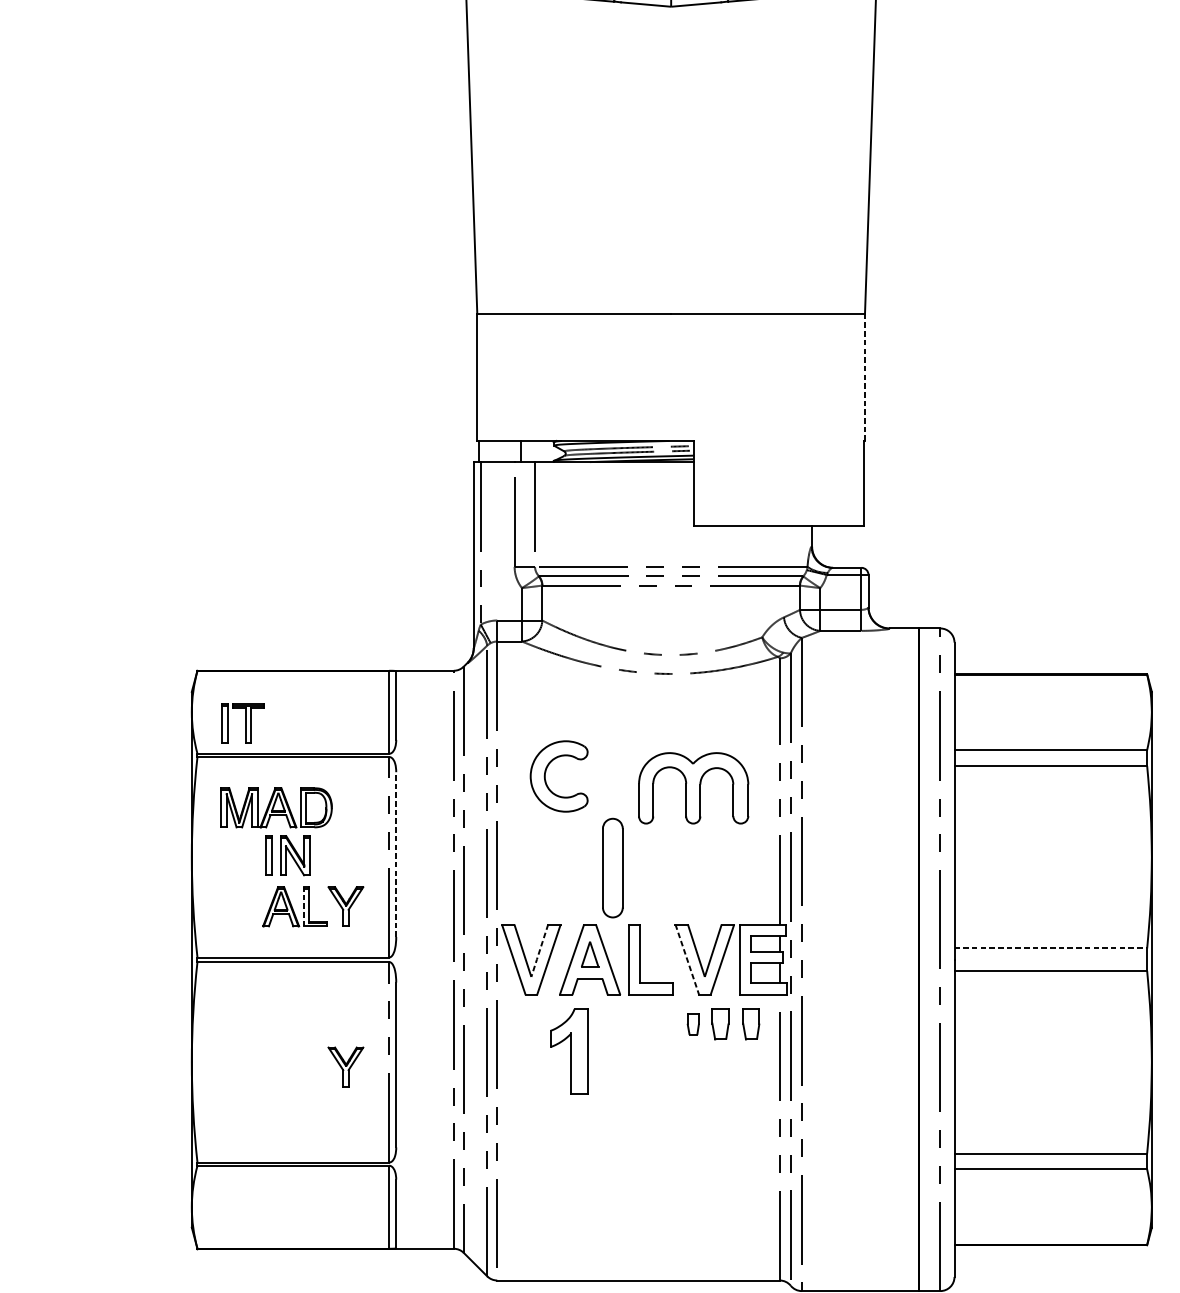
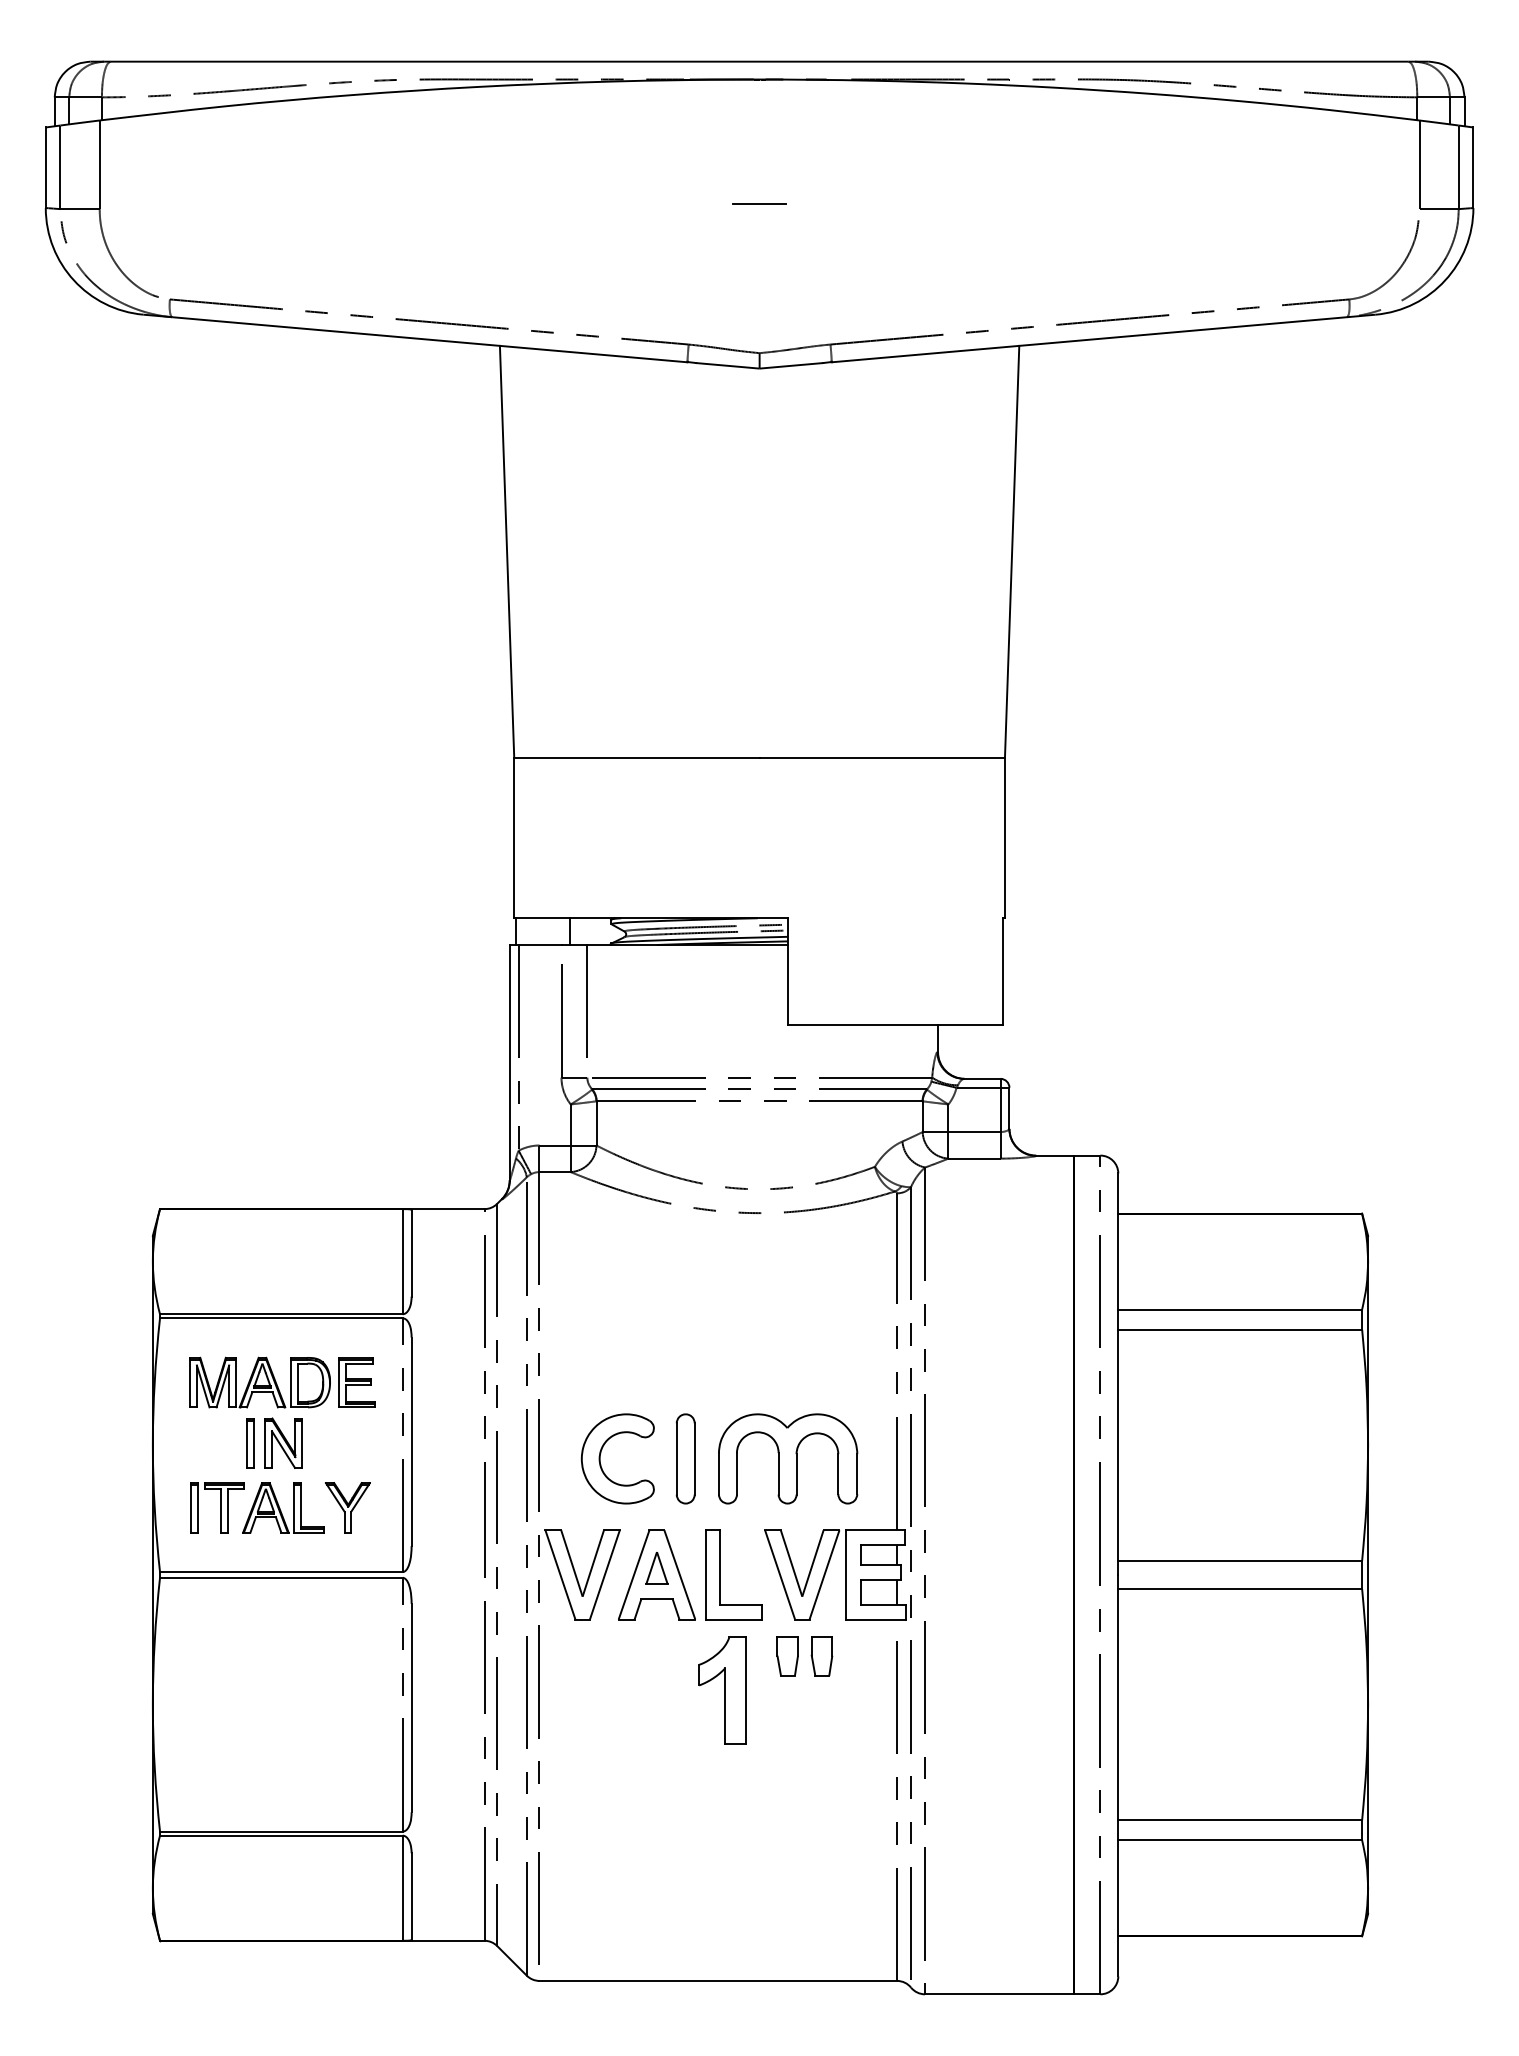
line: (864, 377) -> (1004, 837), dashed -> solid
part: (242, 723) -> (217, 1507), moved
part: (546, 772) -> (601, 1453), moved
part: (693, 787) -> (788, 1458), moved
part: (352, 807) -> (356, 1382), added
line: (396, 854) -> (411, 1441), dashed -> solid
part: (612, 867) -> (685, 1458), size x0.71
line: (303, 906) -> (294, 1507), dashed -> solid
line: (1051, 948) -> (1240, 1560), dashed -> solid
line: (539, 950) -> (593, 1563), dashed -> solid
line: (687, 959) -> (780, 1574), dashed -> solid
part: (693, 1024) -> (787, 1656), size x1.43
part: (750, 1024) -> (860, 1656), removed
part: (569, 1051) -> (722, 1690), moved
part: (345, 1066) -> (347, 1710), removed

